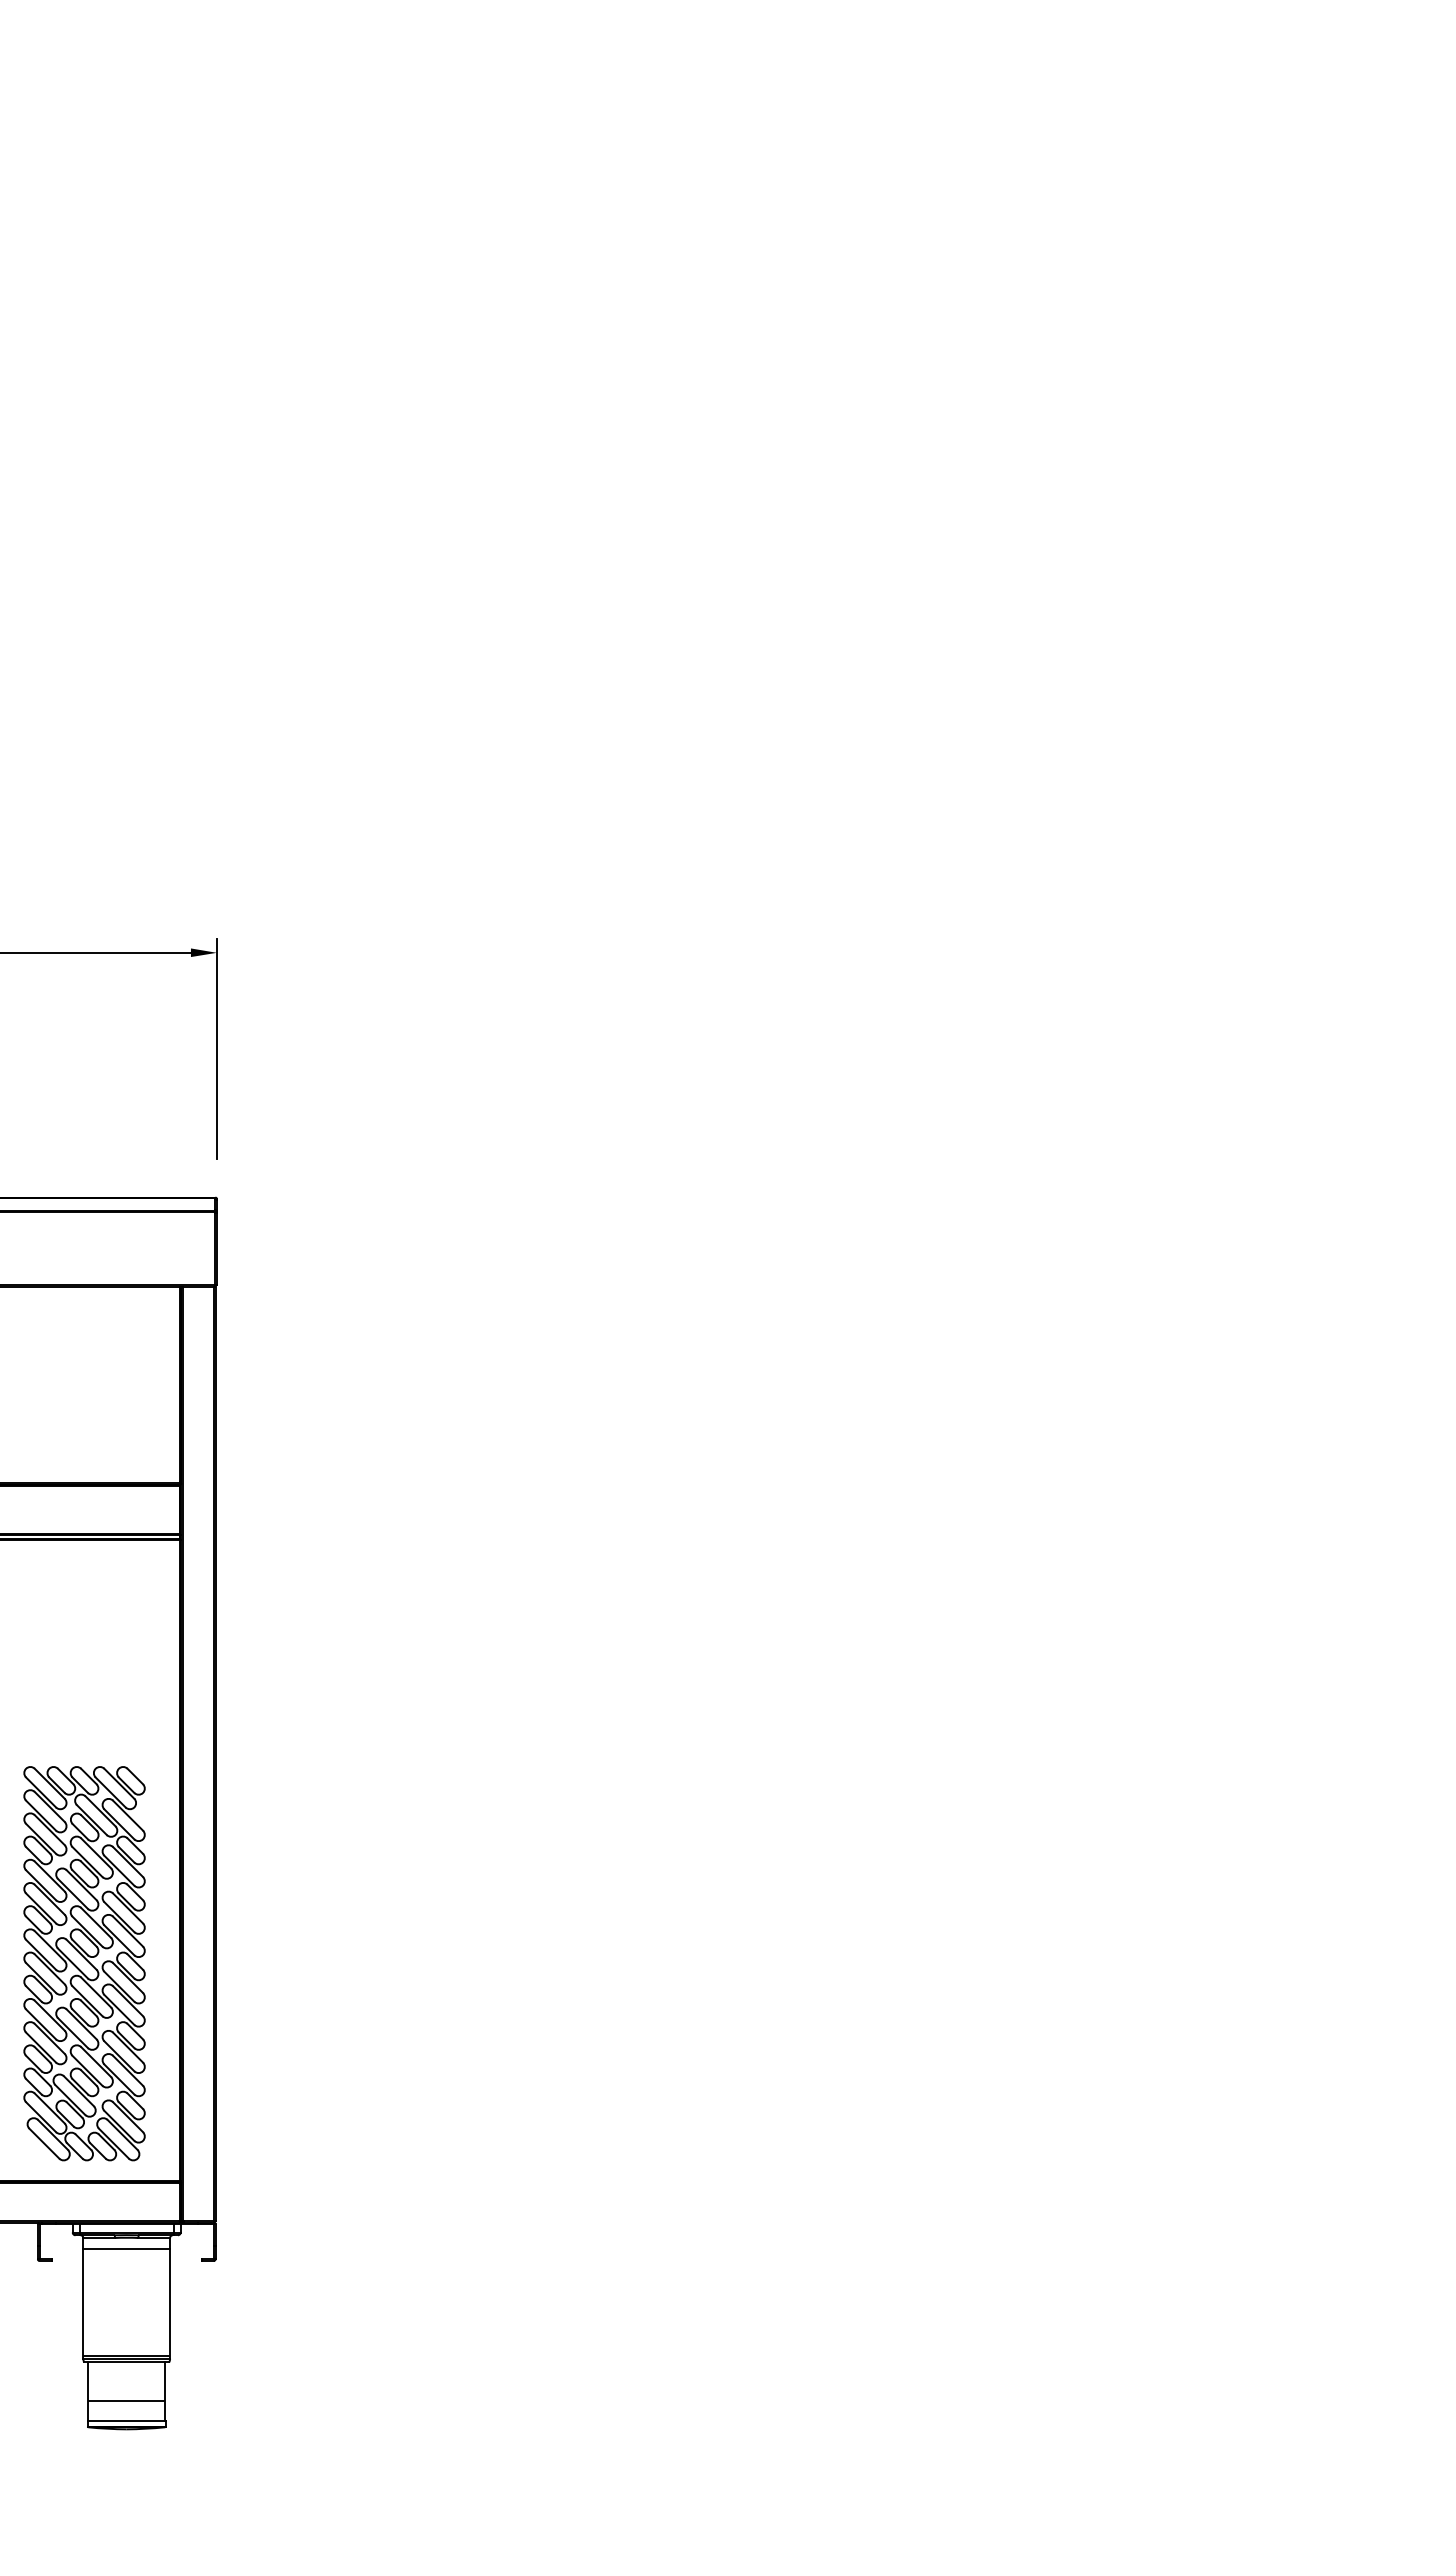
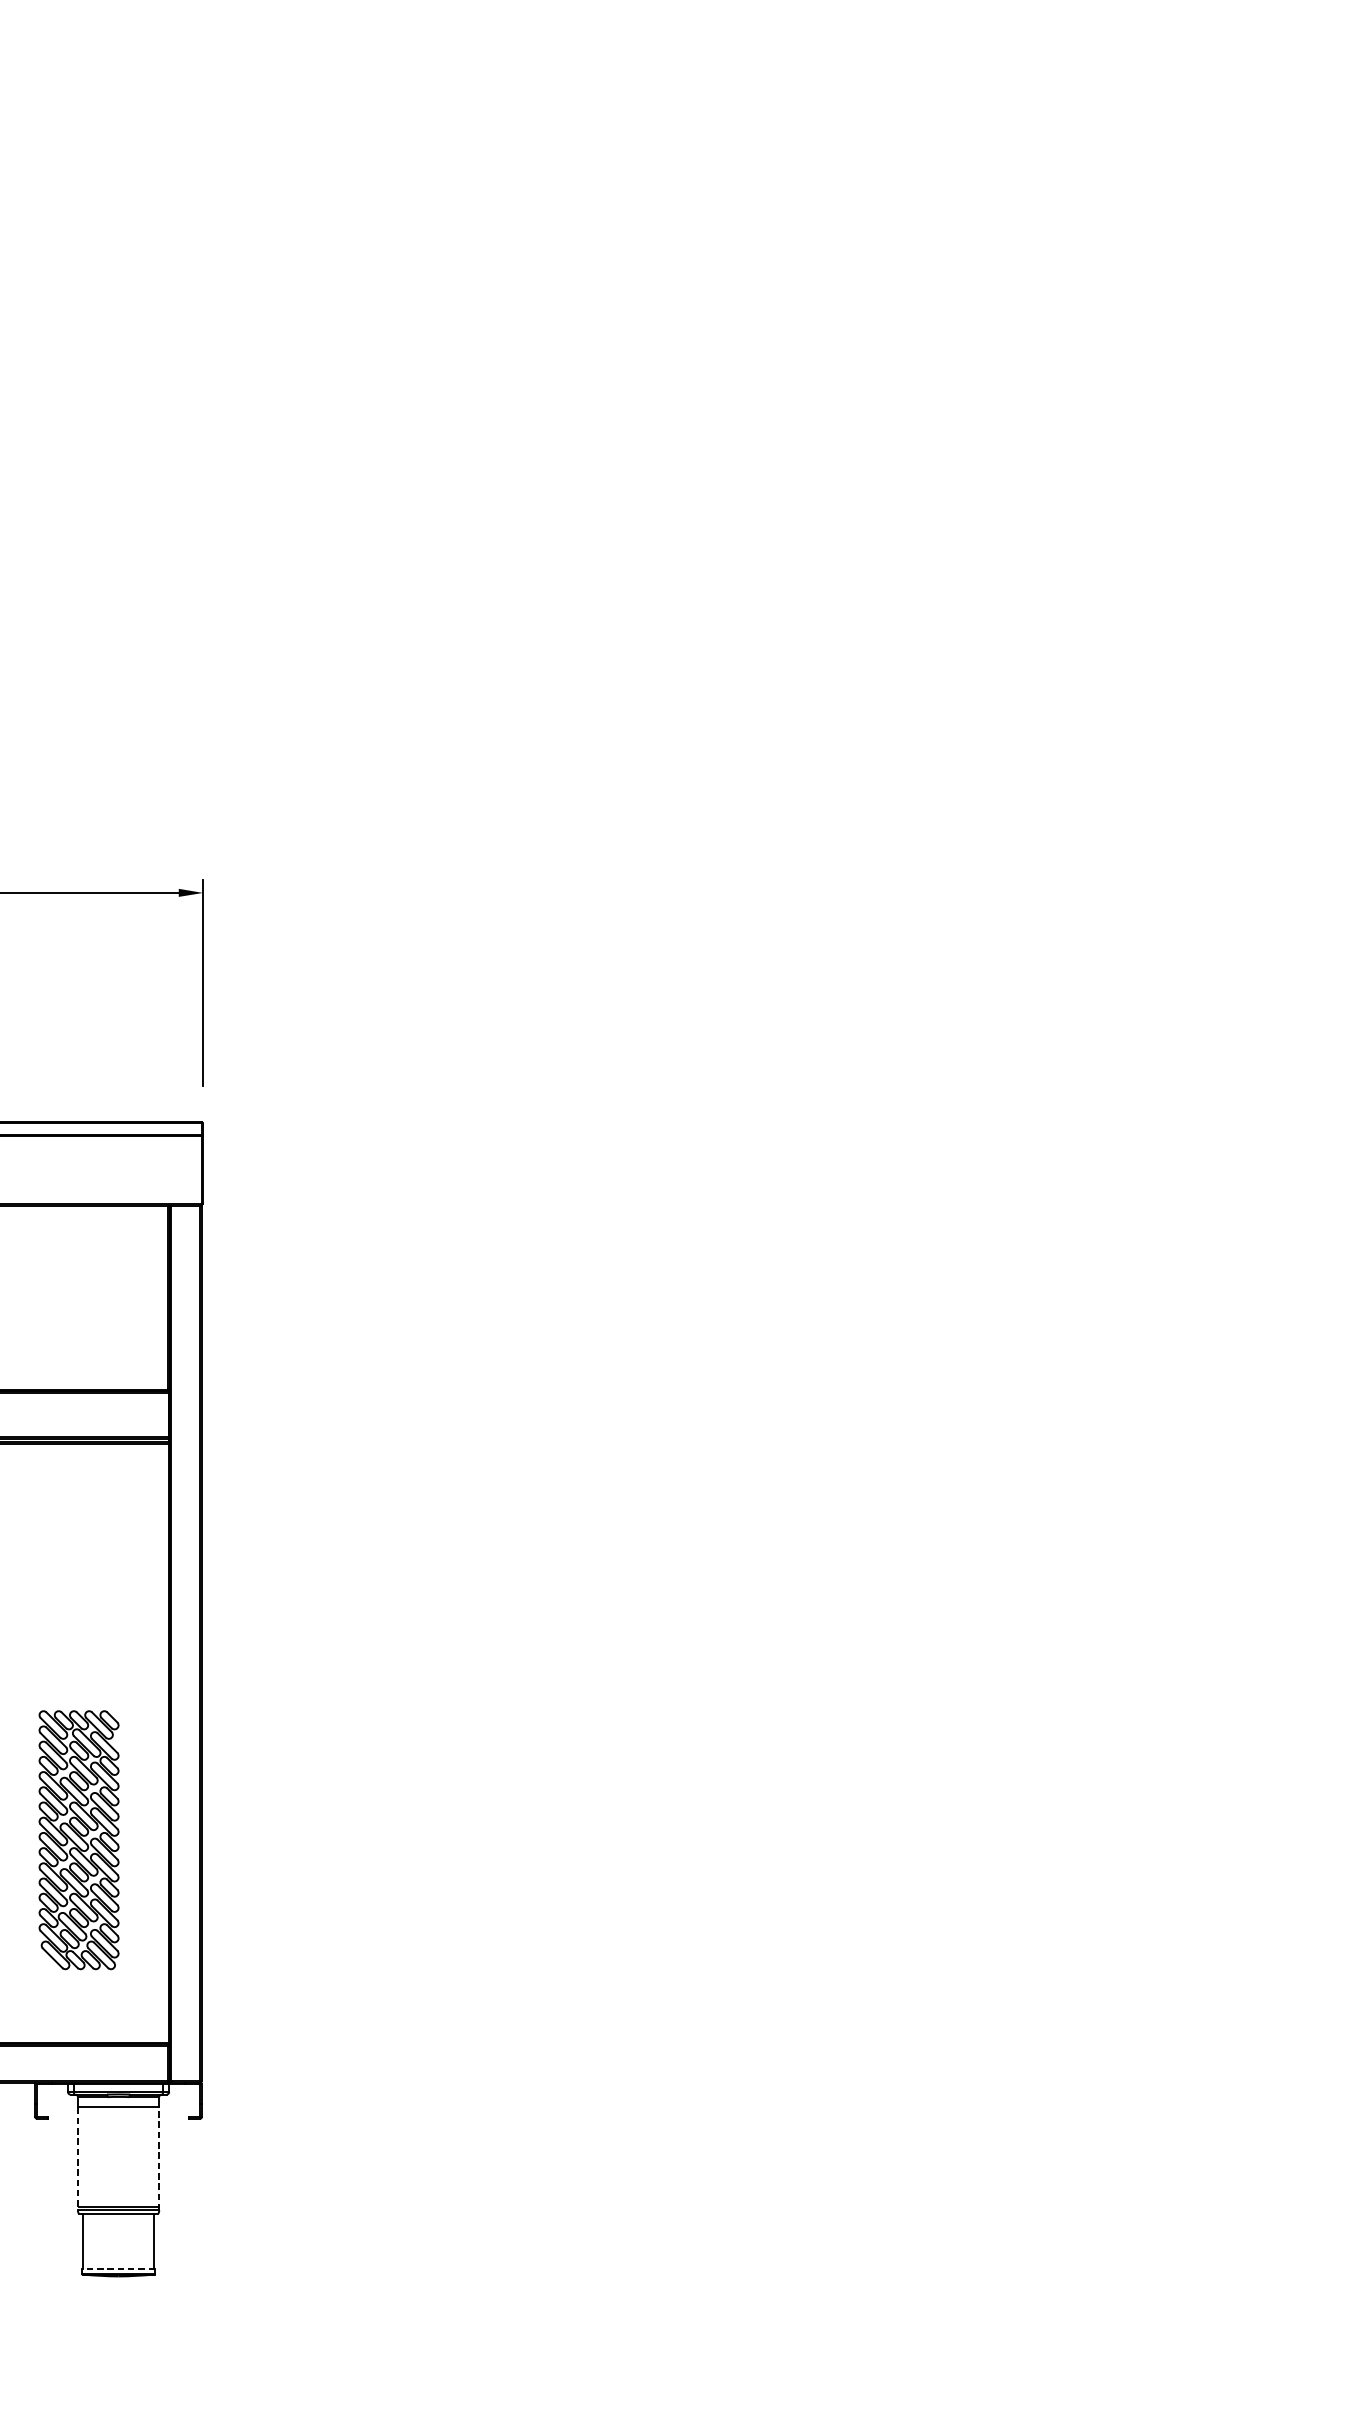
part: (84, 1963) -> (79, 1839), size x0.7
line: (83, 2303) -> (78, 2158), solid -> dashed
line: (170, 2303) -> (159, 2158), solid -> dashed
line: (126, 2401) -> (118, 2250), removed
line: (126, 2421) -> (118, 2269), solid -> dashed

